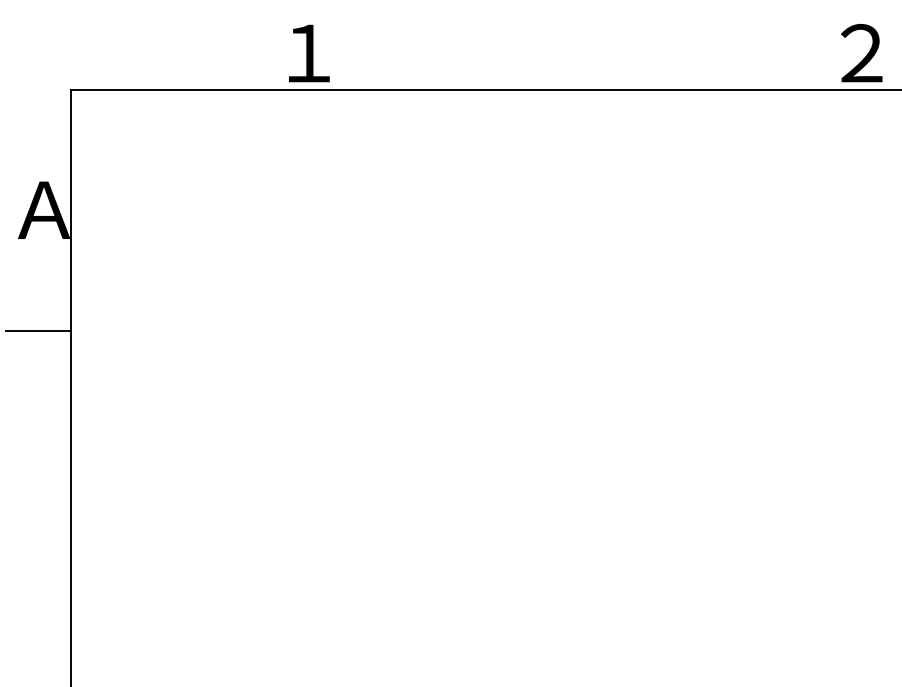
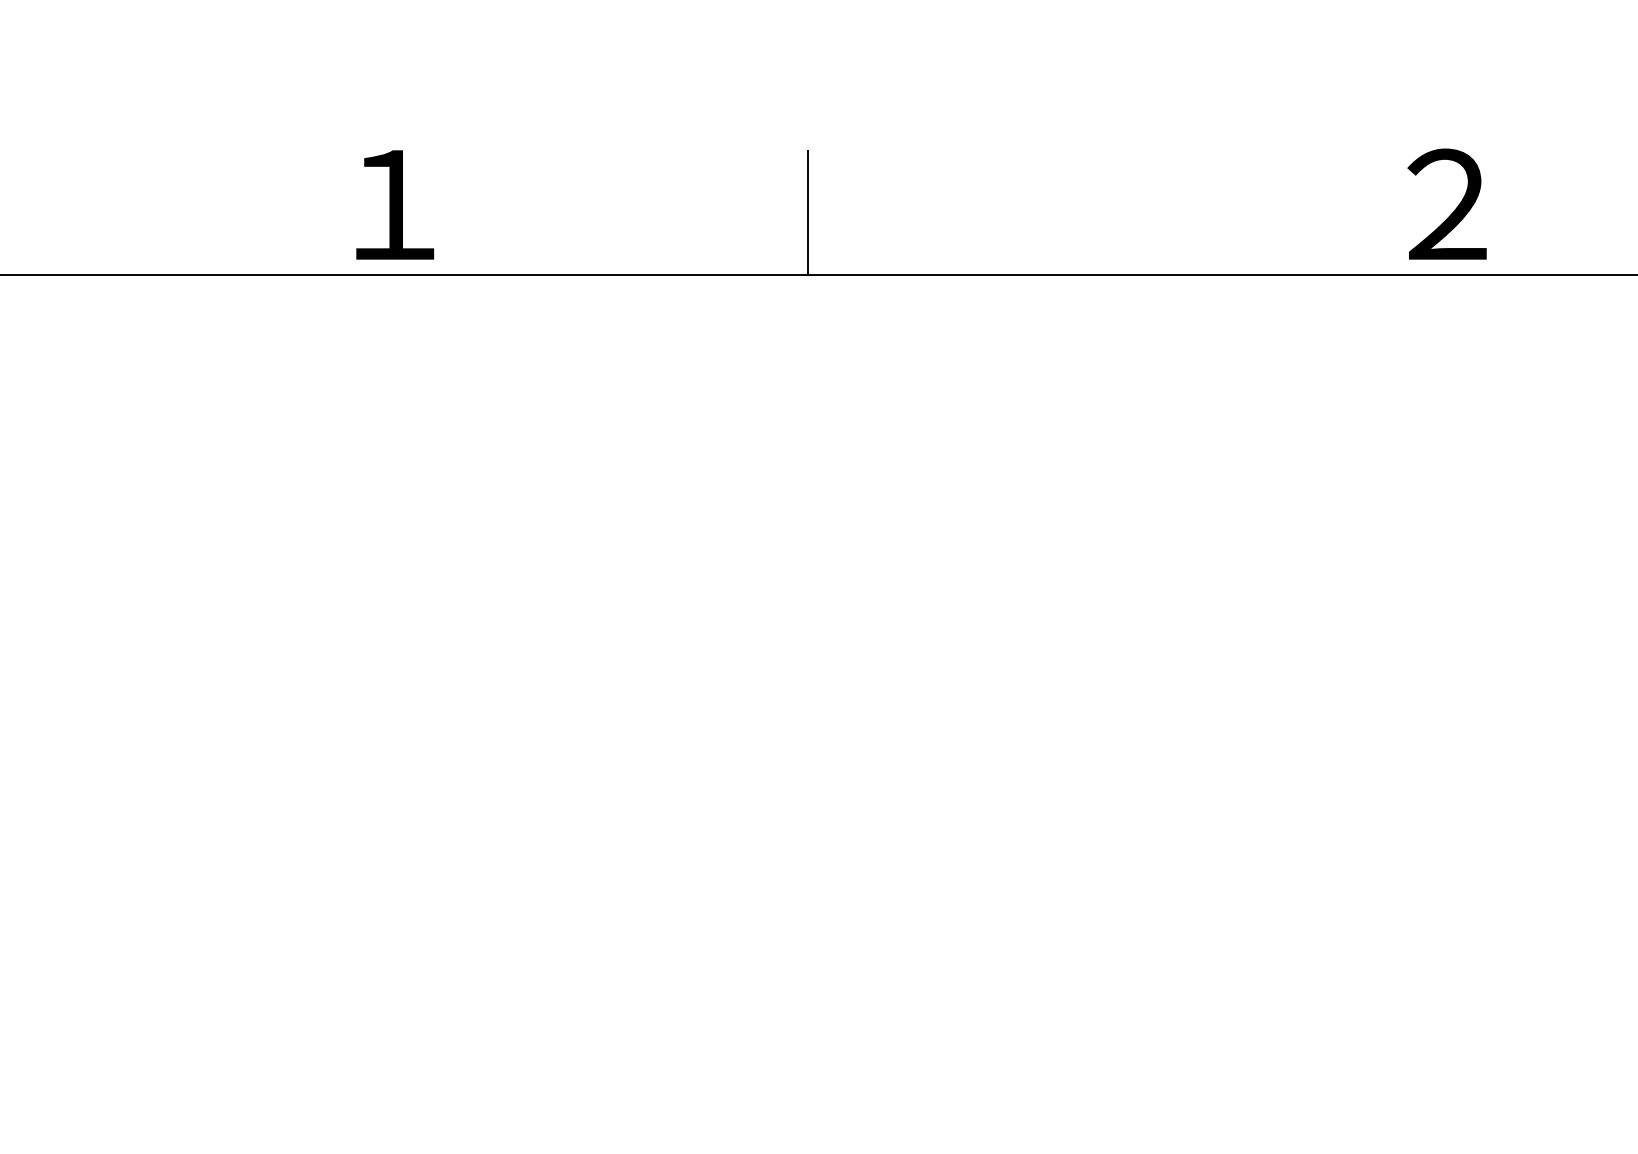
line: (525, 57) -> (806, 212), added

